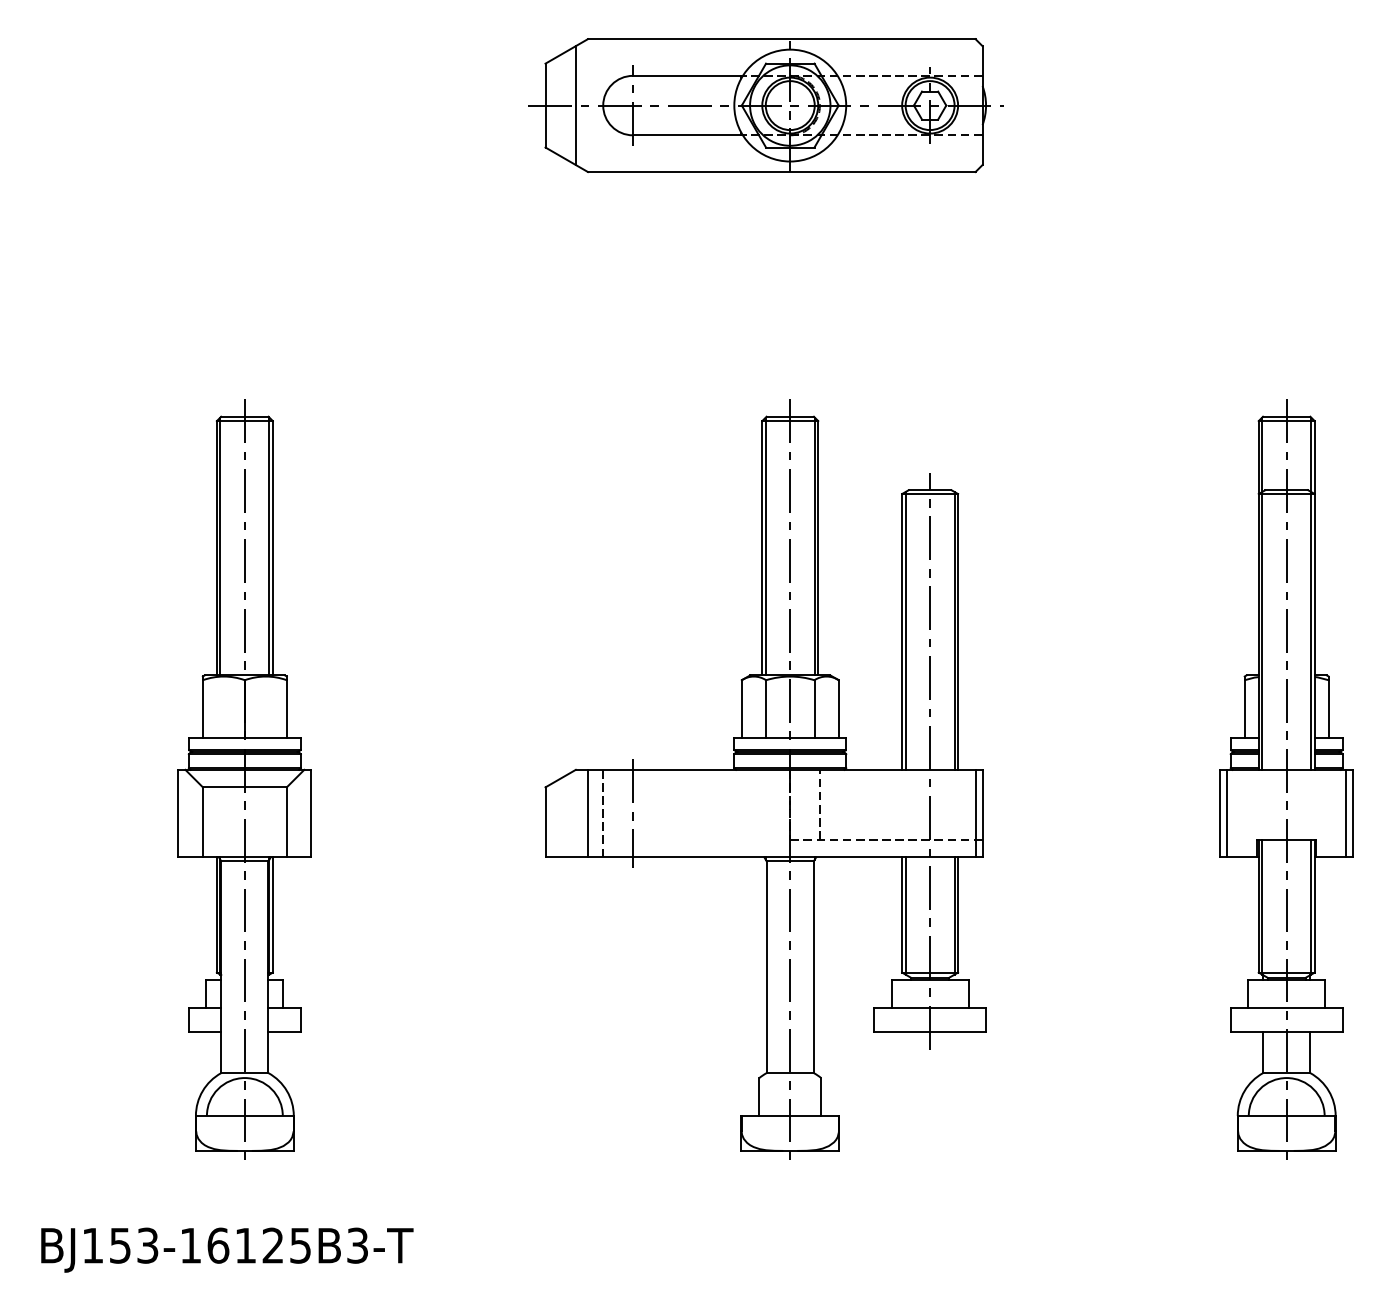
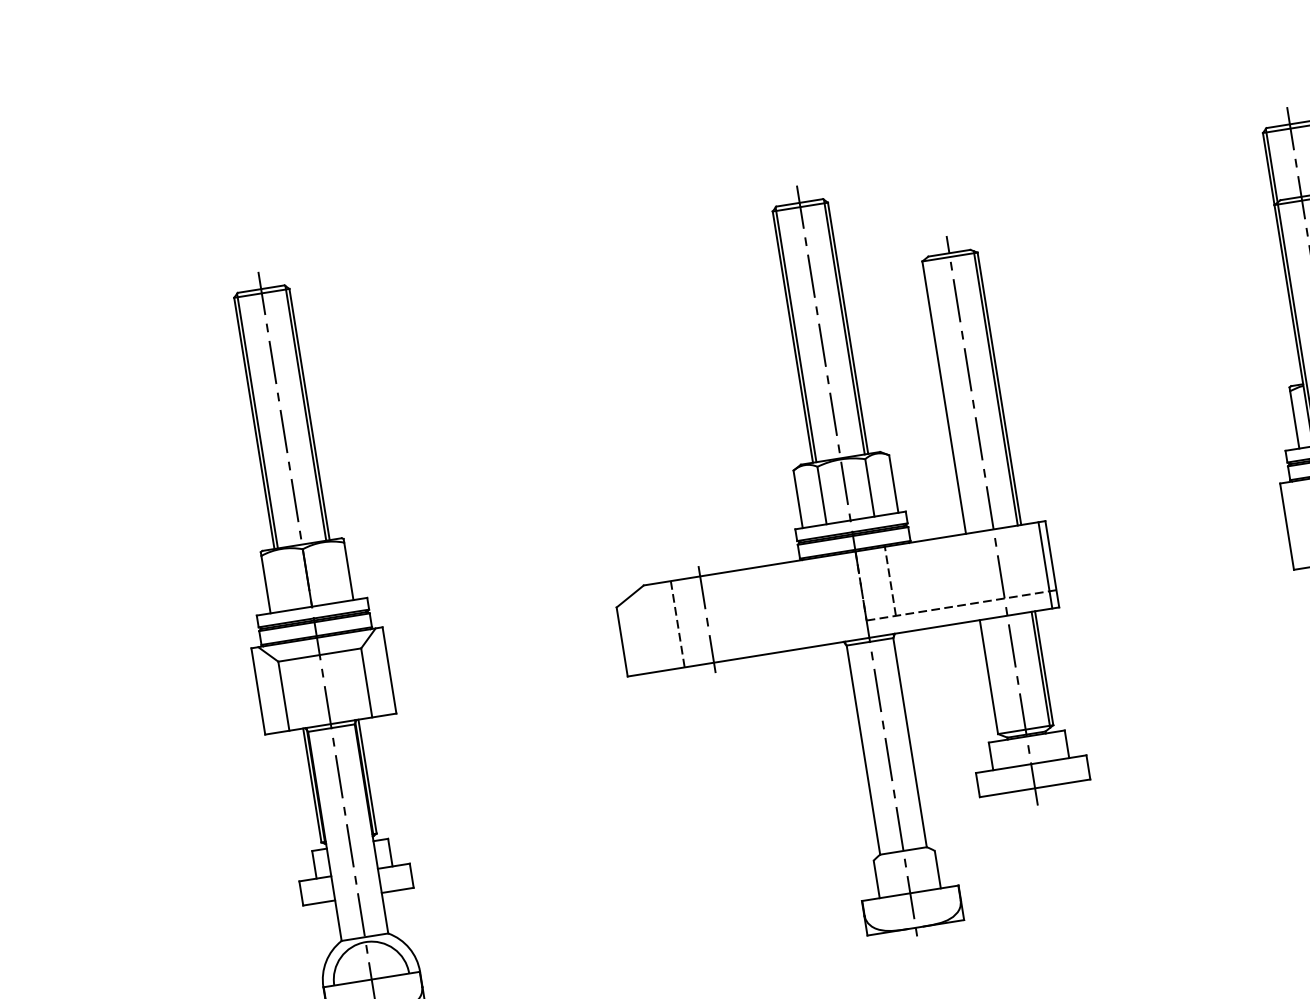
line: (905, 630) -> (947, 395), removed
line: (587, 813) -> (662, 626), removed
line: (1227, 813) -> (1294, 525), removed
line: (905, 915) -> (992, 677), removed

